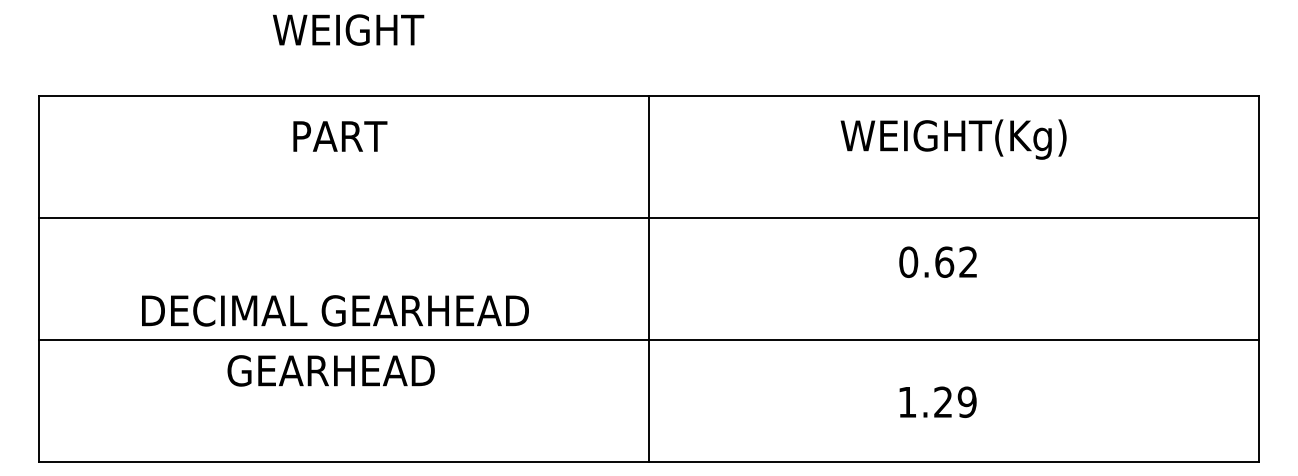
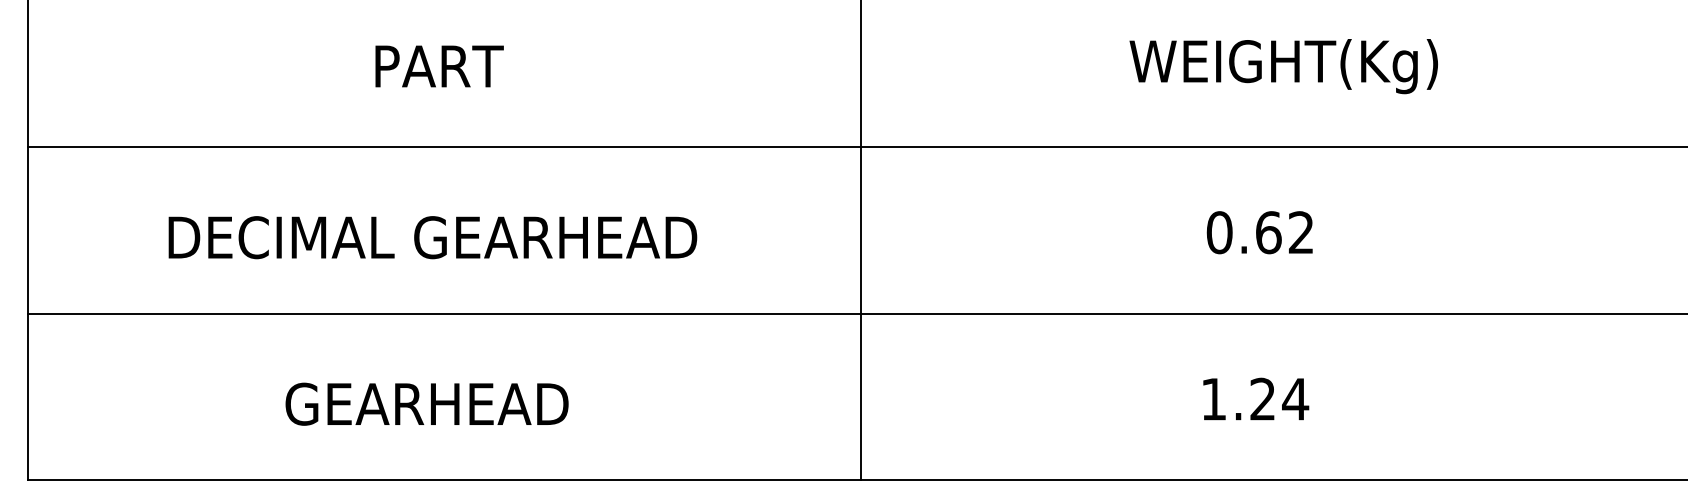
text: (340, 136) -> (439, 66), moved
text: (953, 139) -> (1283, 66), moved
text: (937, 261) -> (1259, 231), moved
text: (335, 310) -> (432, 237), moved
text: (330, 370) -> (426, 403), moved
text: (967, 402) -> (1295, 399), 1.29 -> 1.24

